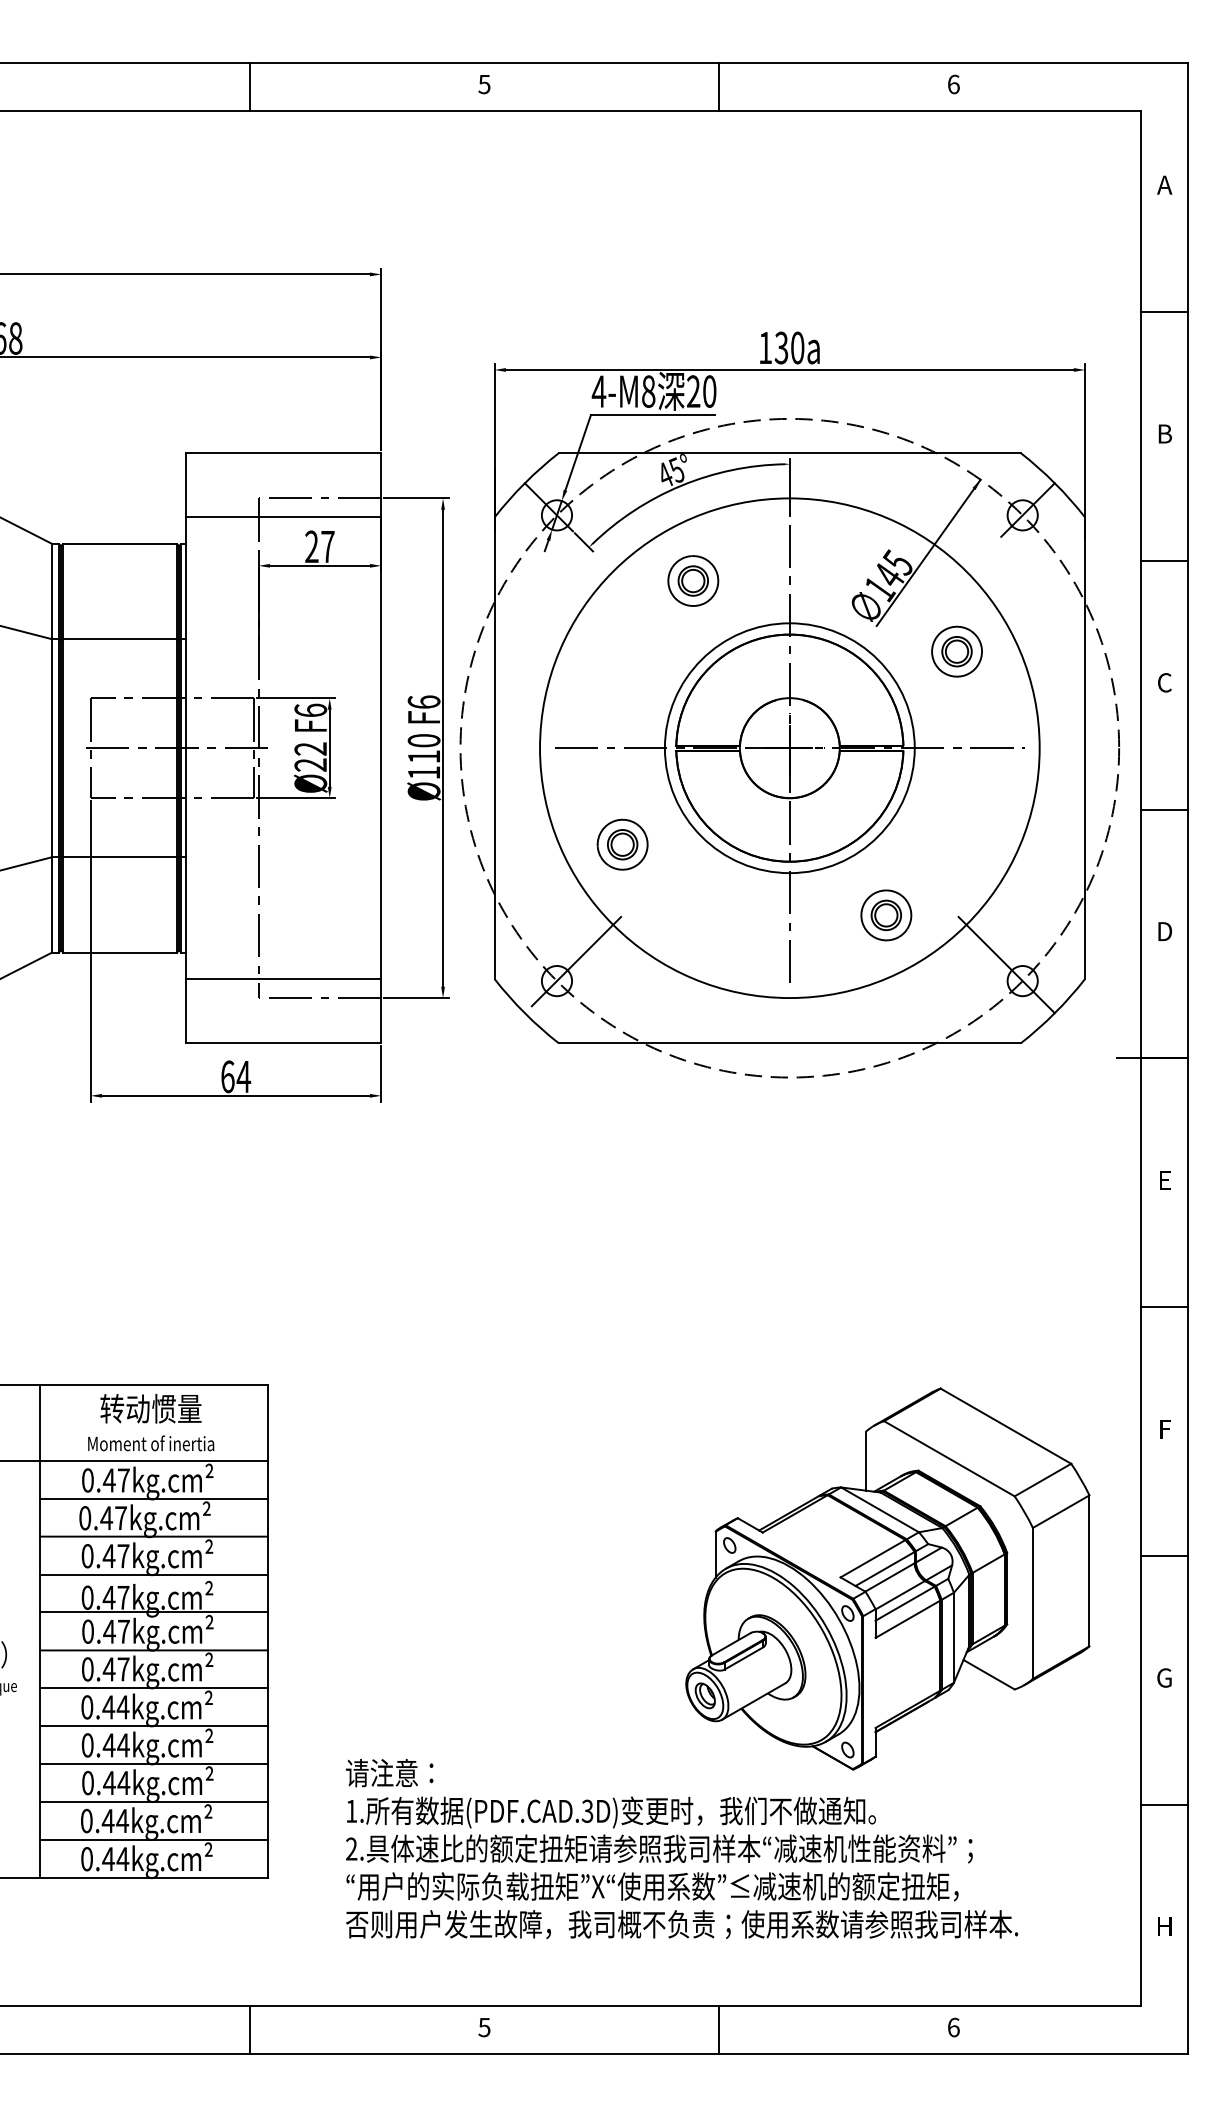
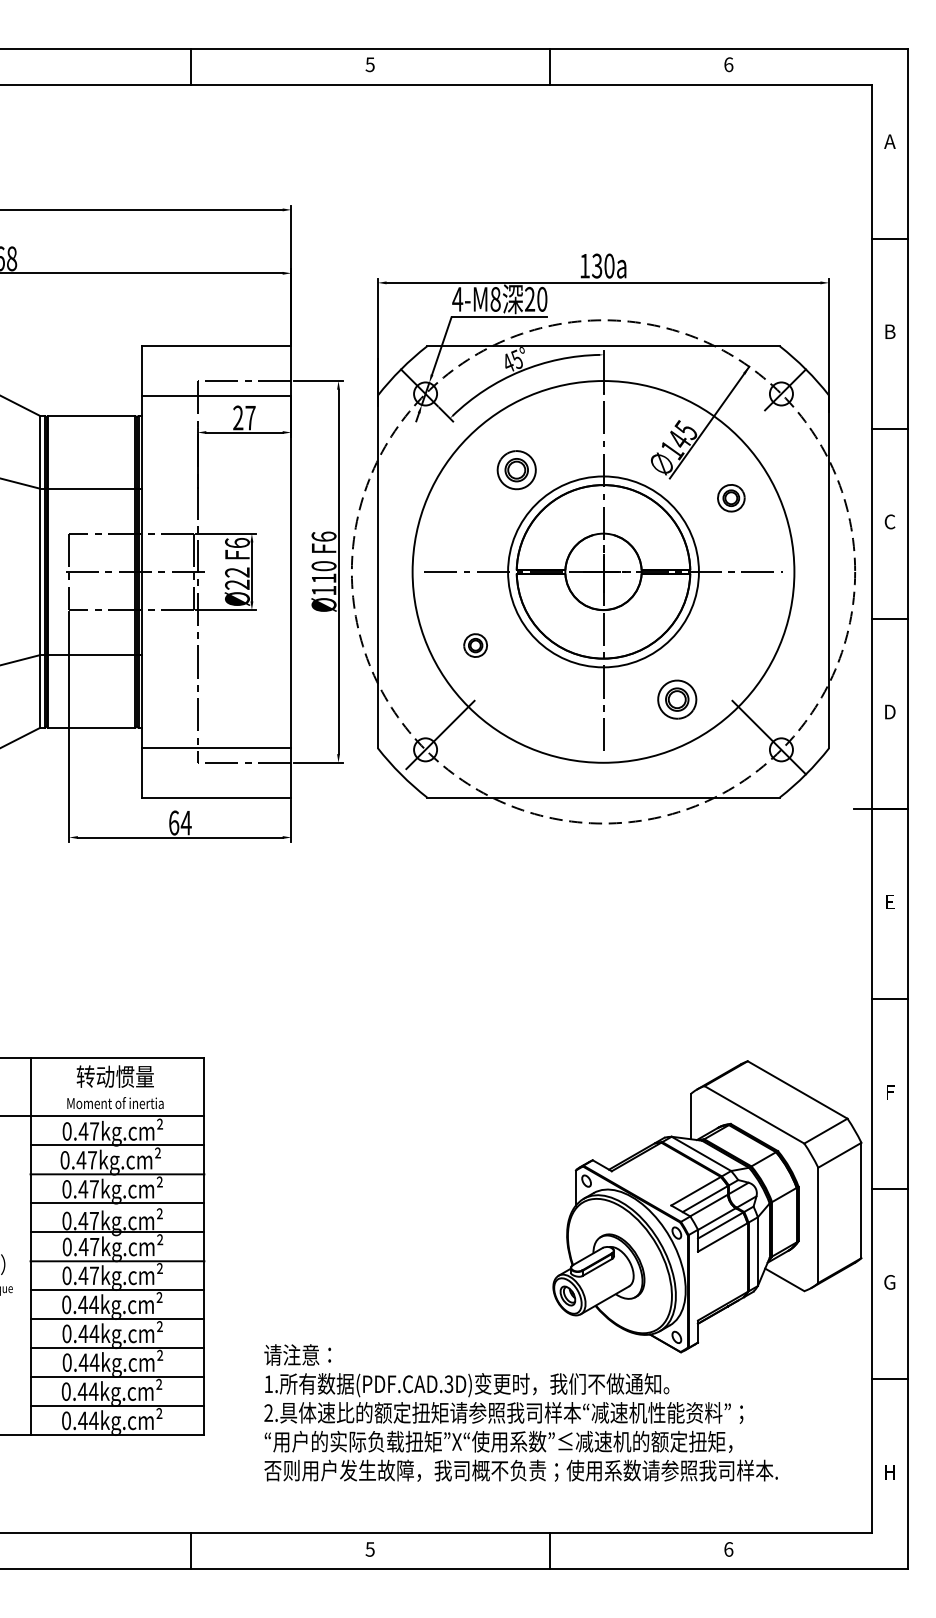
part: (692, 581) -> (516, 470), moved
part: (957, 652) -> (731, 498), size x0.7
part: (622, 844) -> (475, 645), size x0.6
part: (887, 1578) -> (707, 1206), moved

